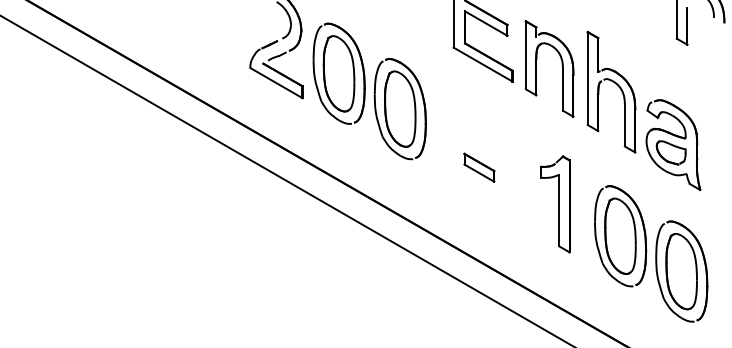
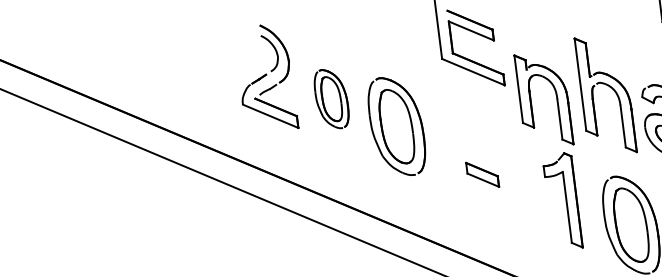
part: (561, 64) -> (555, 93), moved
part: (338, 73) -> (331, 99), size x0.6
part: (616, 85) -> (609, 87), moved

